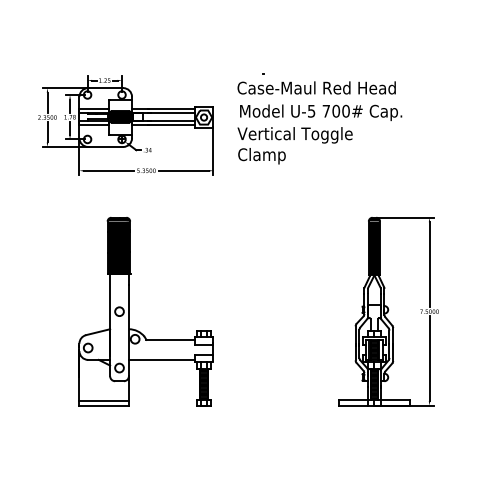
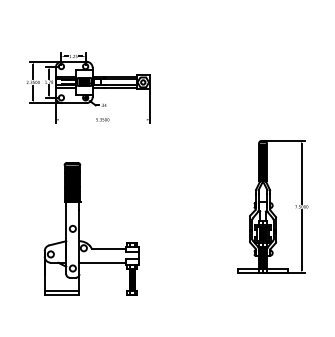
part: (319, 119) -> (224, 83), removed
line: (107, 170) -> (75, 119), removed
line: (183, 170) -> (128, 119), removed
part: (128, 311) -> (79, 228), moved
part: (387, 311) -> (272, 206), moved

